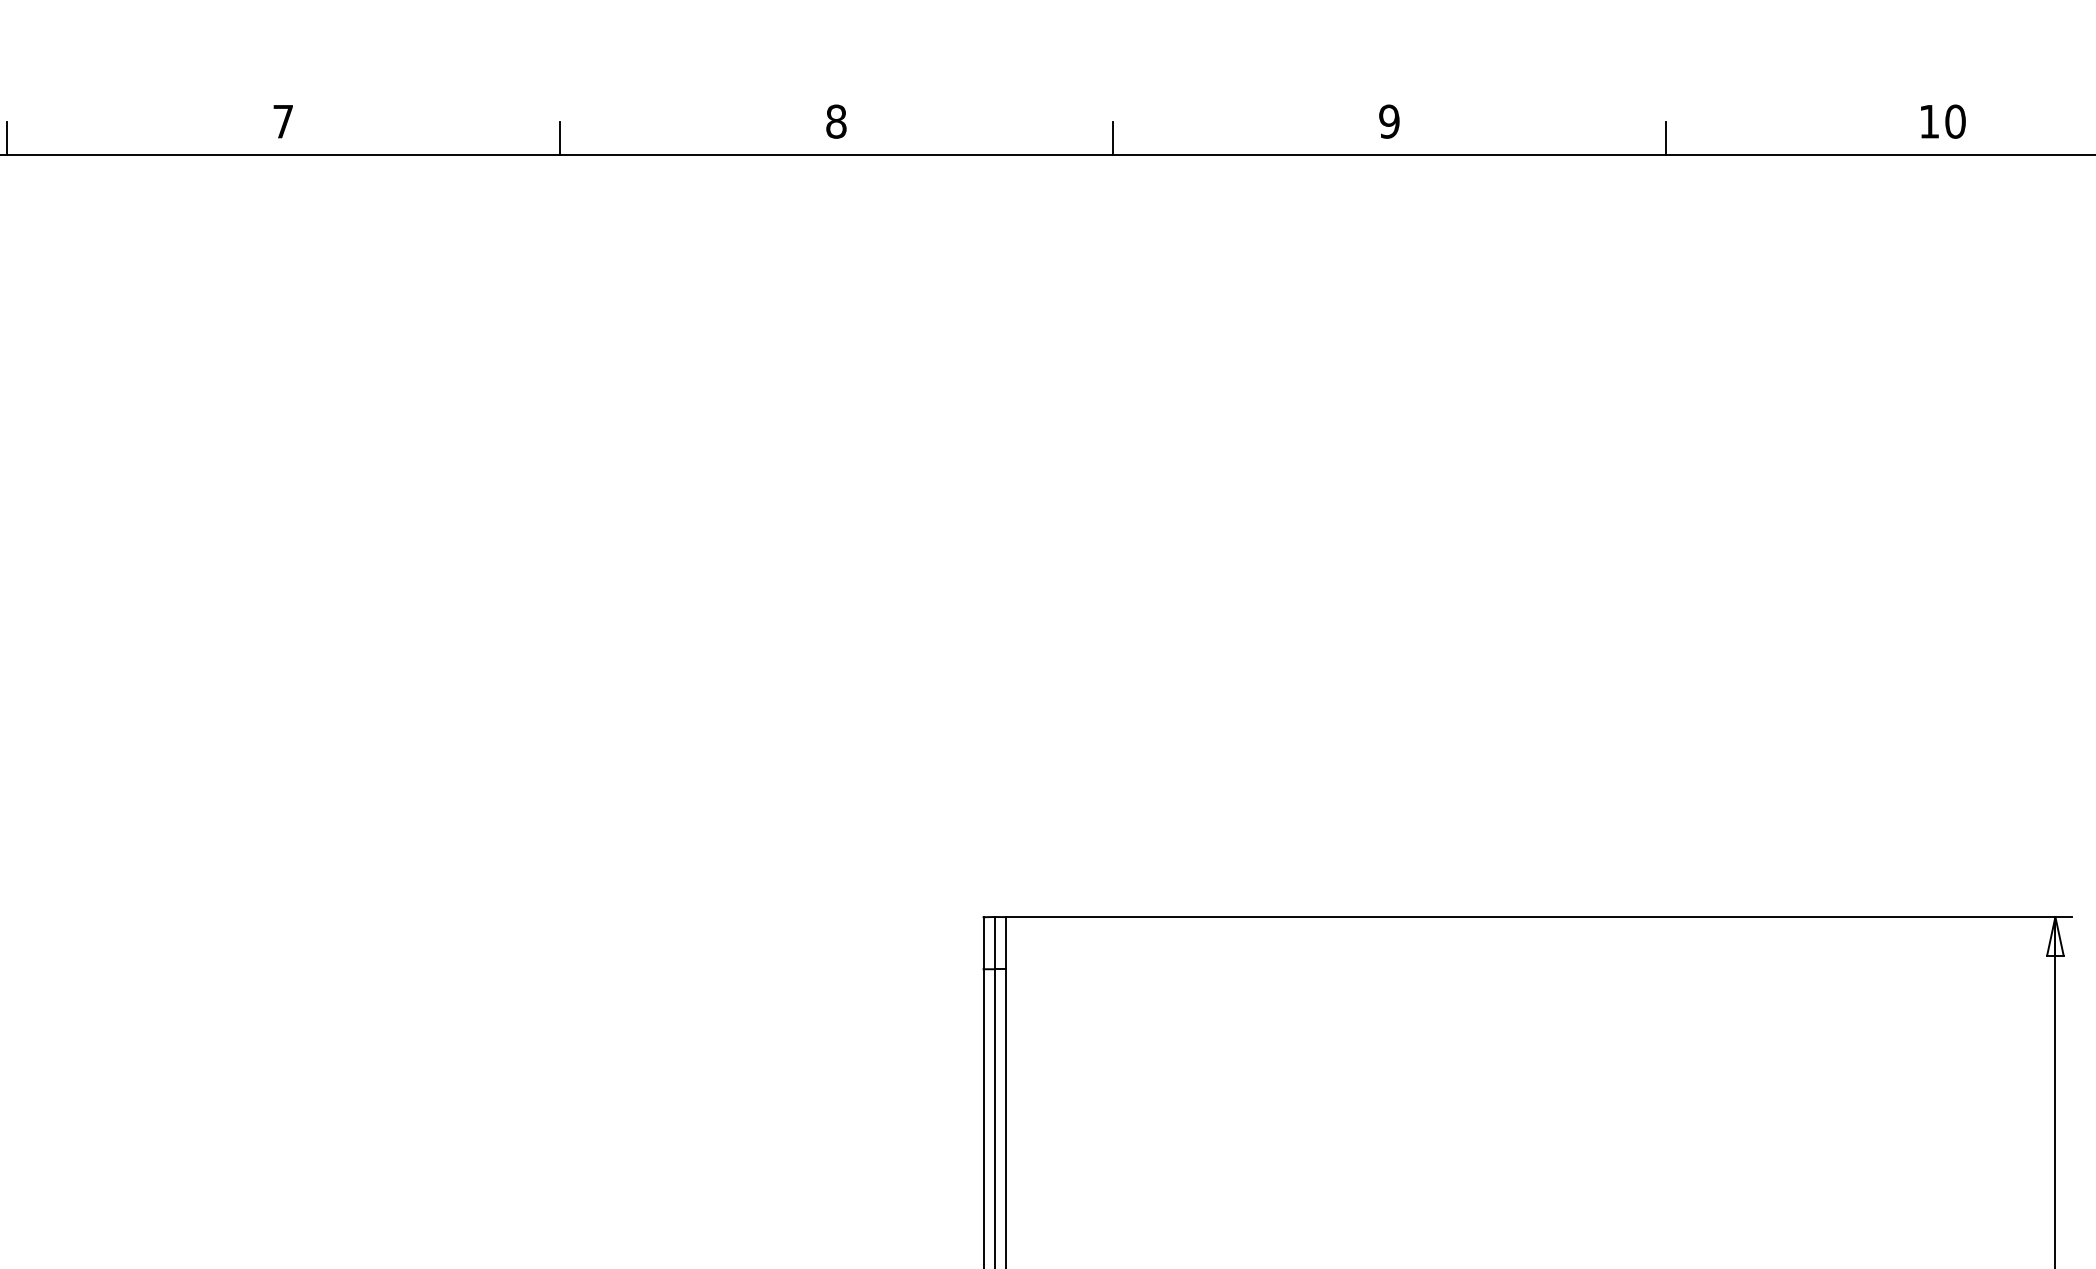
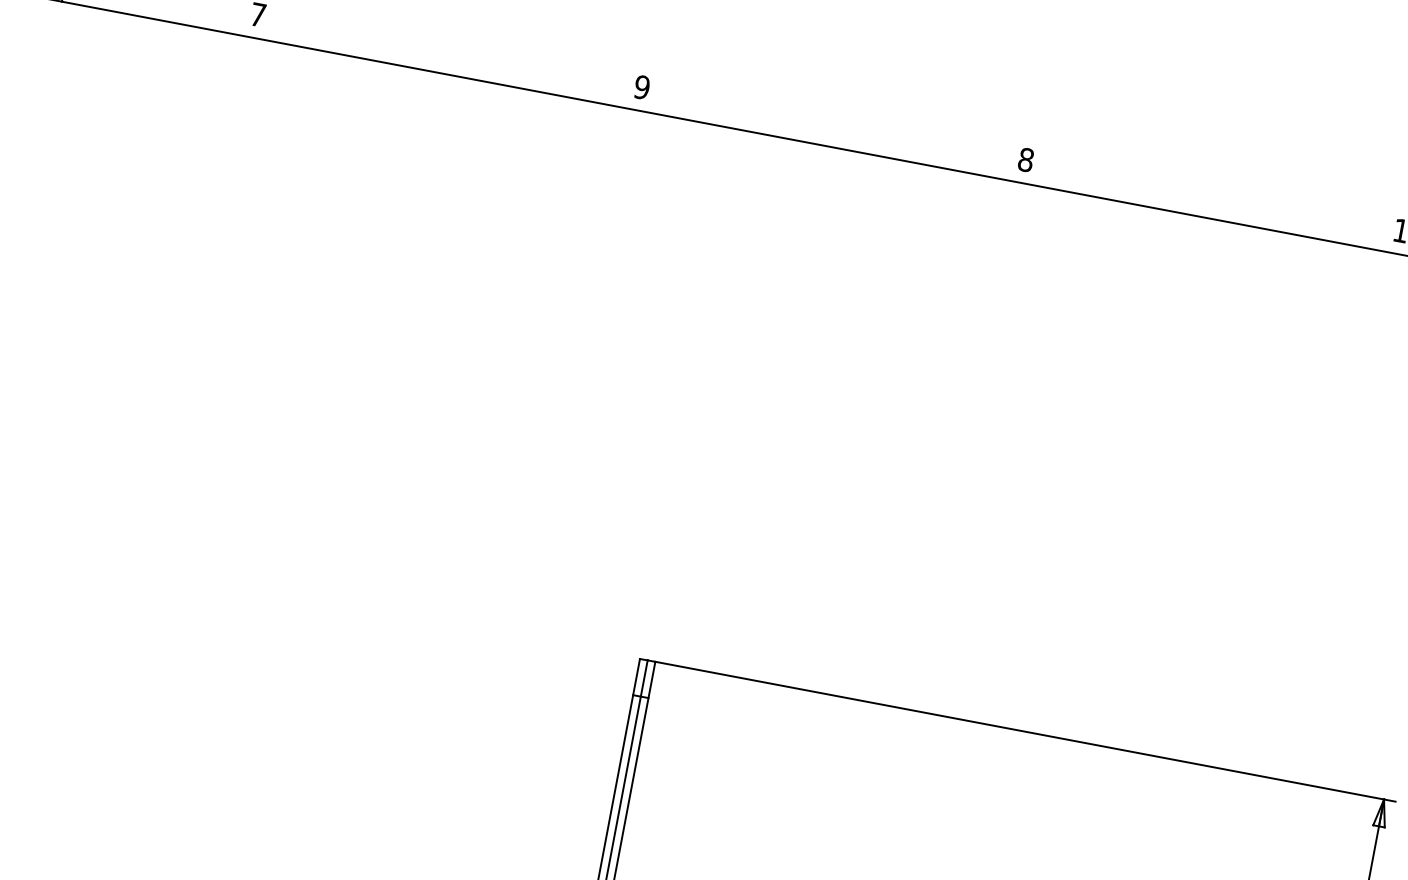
text: (836, 121) -> (642, 87), 8 -> 9
text: (1389, 121) -> (1026, 159), 9 -> 8
line: (559, 137) -> (447, 62), removed
line: (1113, 137) -> (832, 134), removed
line: (1666, 137) -> (1216, 207), removed

